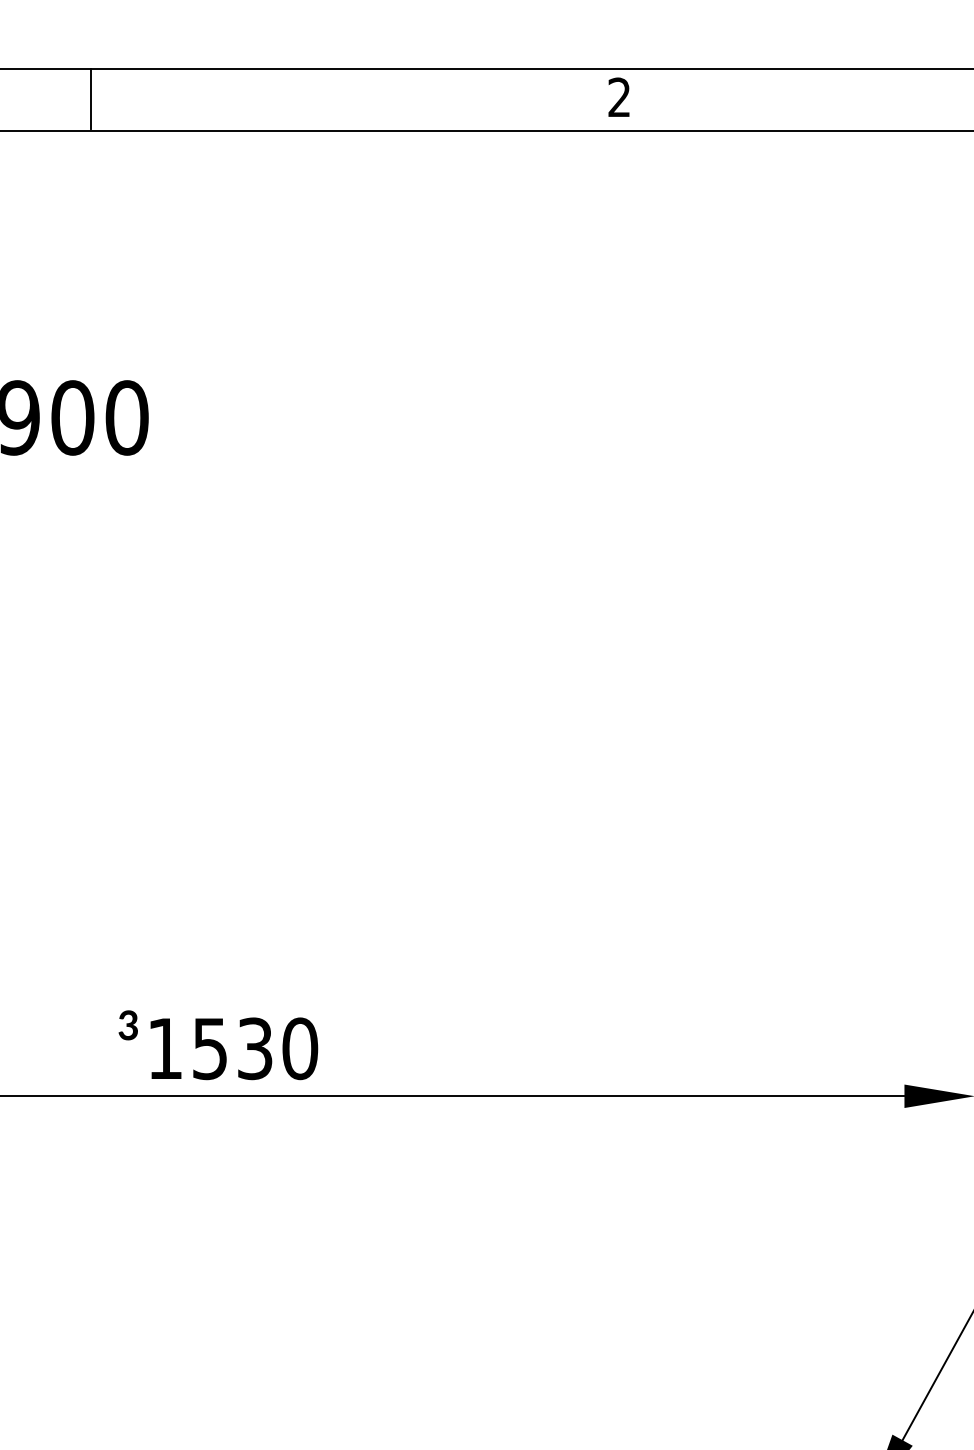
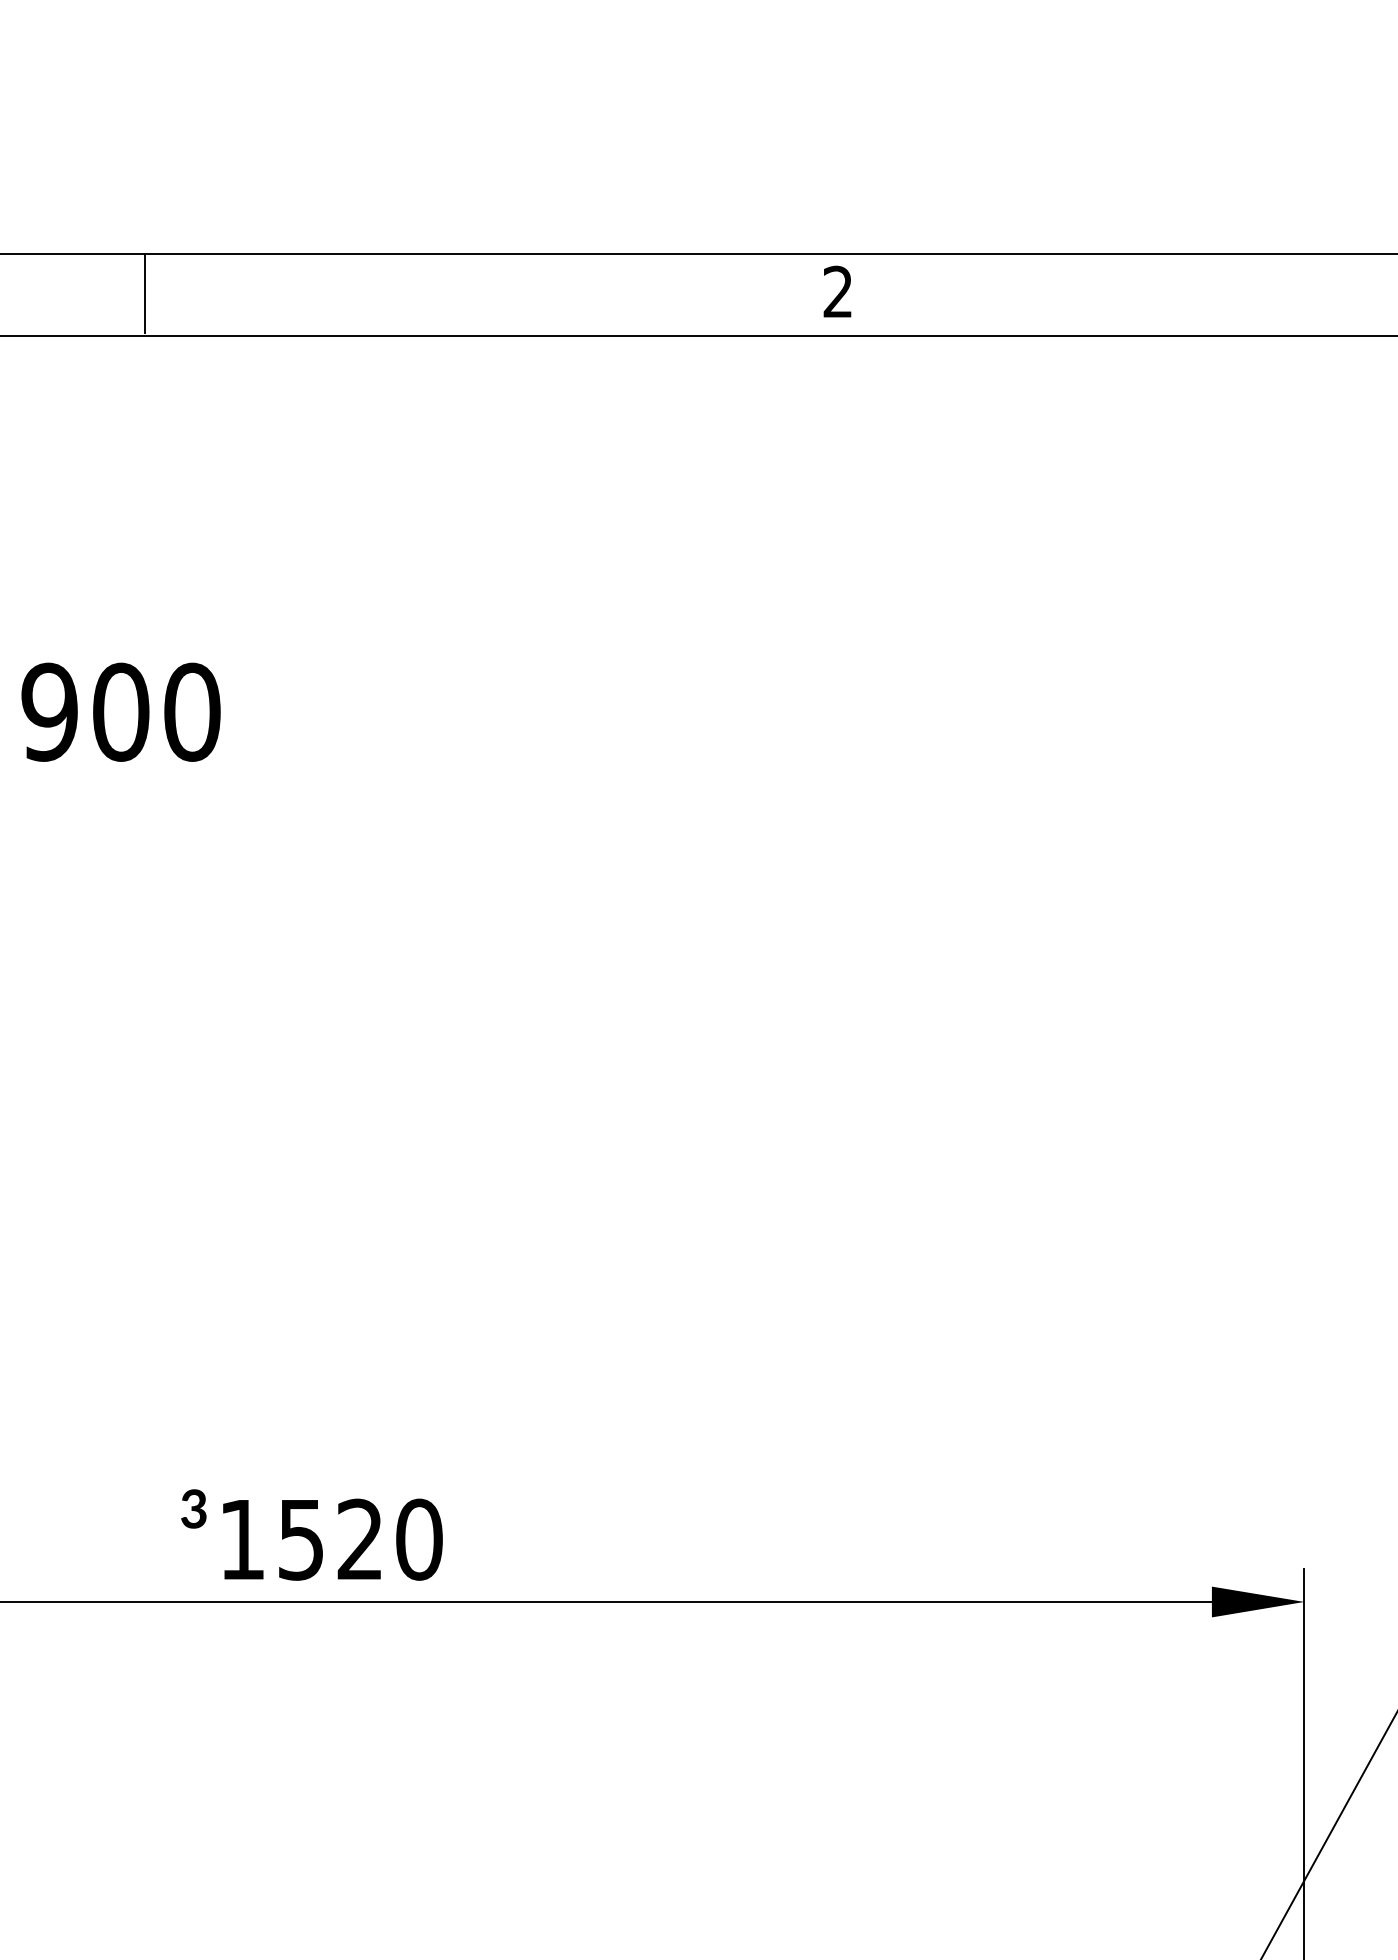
text: (254, 1048) -> (359, 1539), 1530 -> 1520

